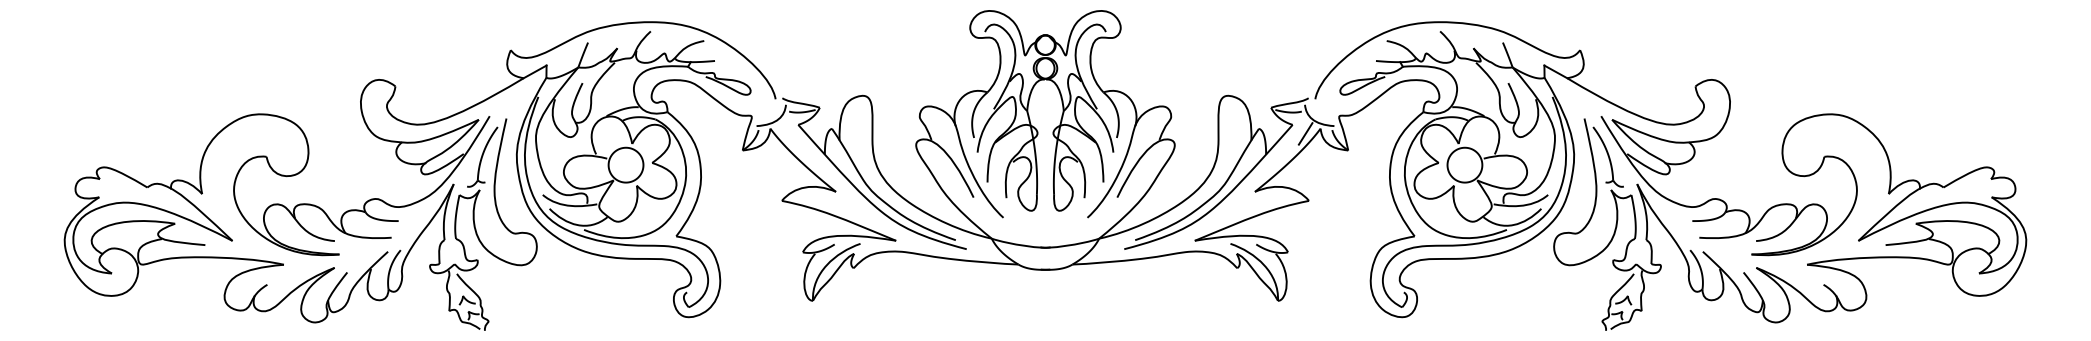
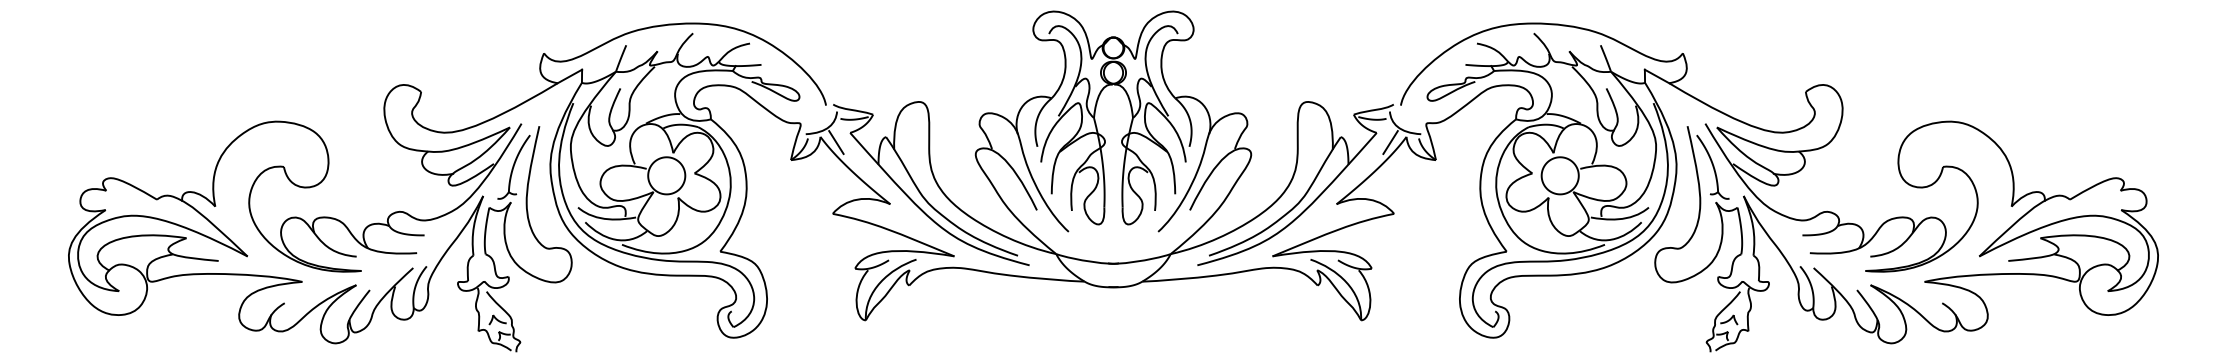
line: (785, 133) -> (836, 142), added

